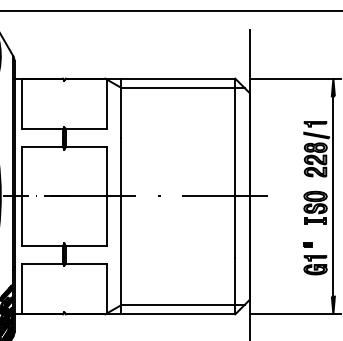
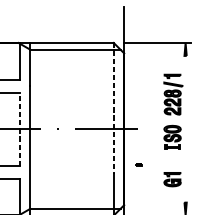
line: (235, 168) -> (113, 108), solid -> dashed
line: (107, 196) -> (20, 129), solid -> dashed
line: (333, 196) -> (185, 129), removed
part: (307, 244) -> (138, 164), moved

